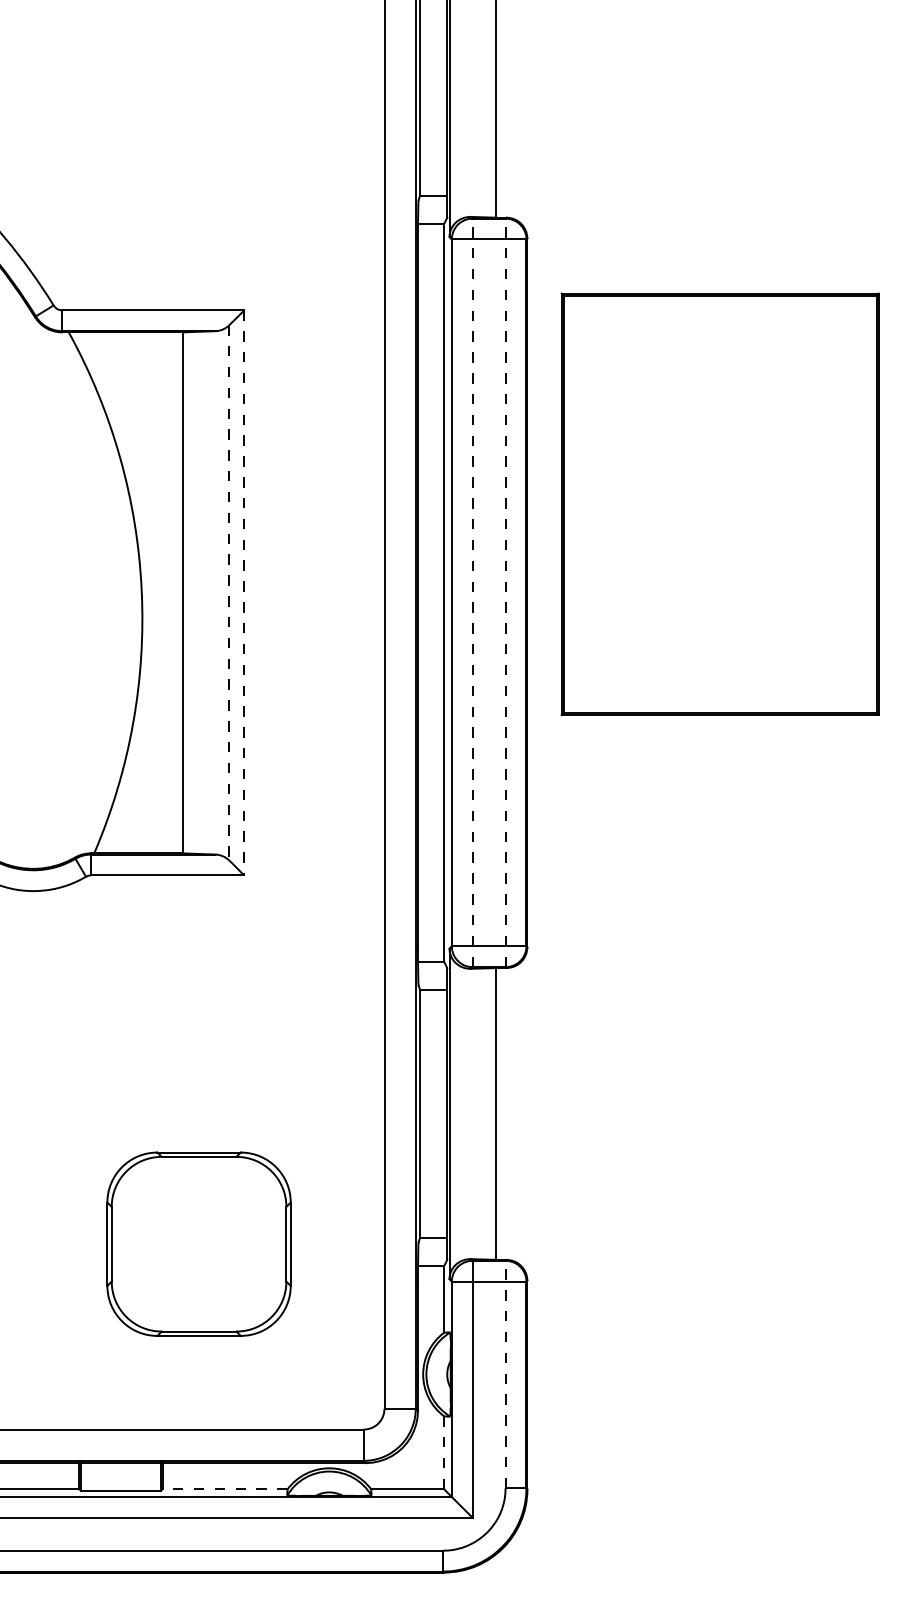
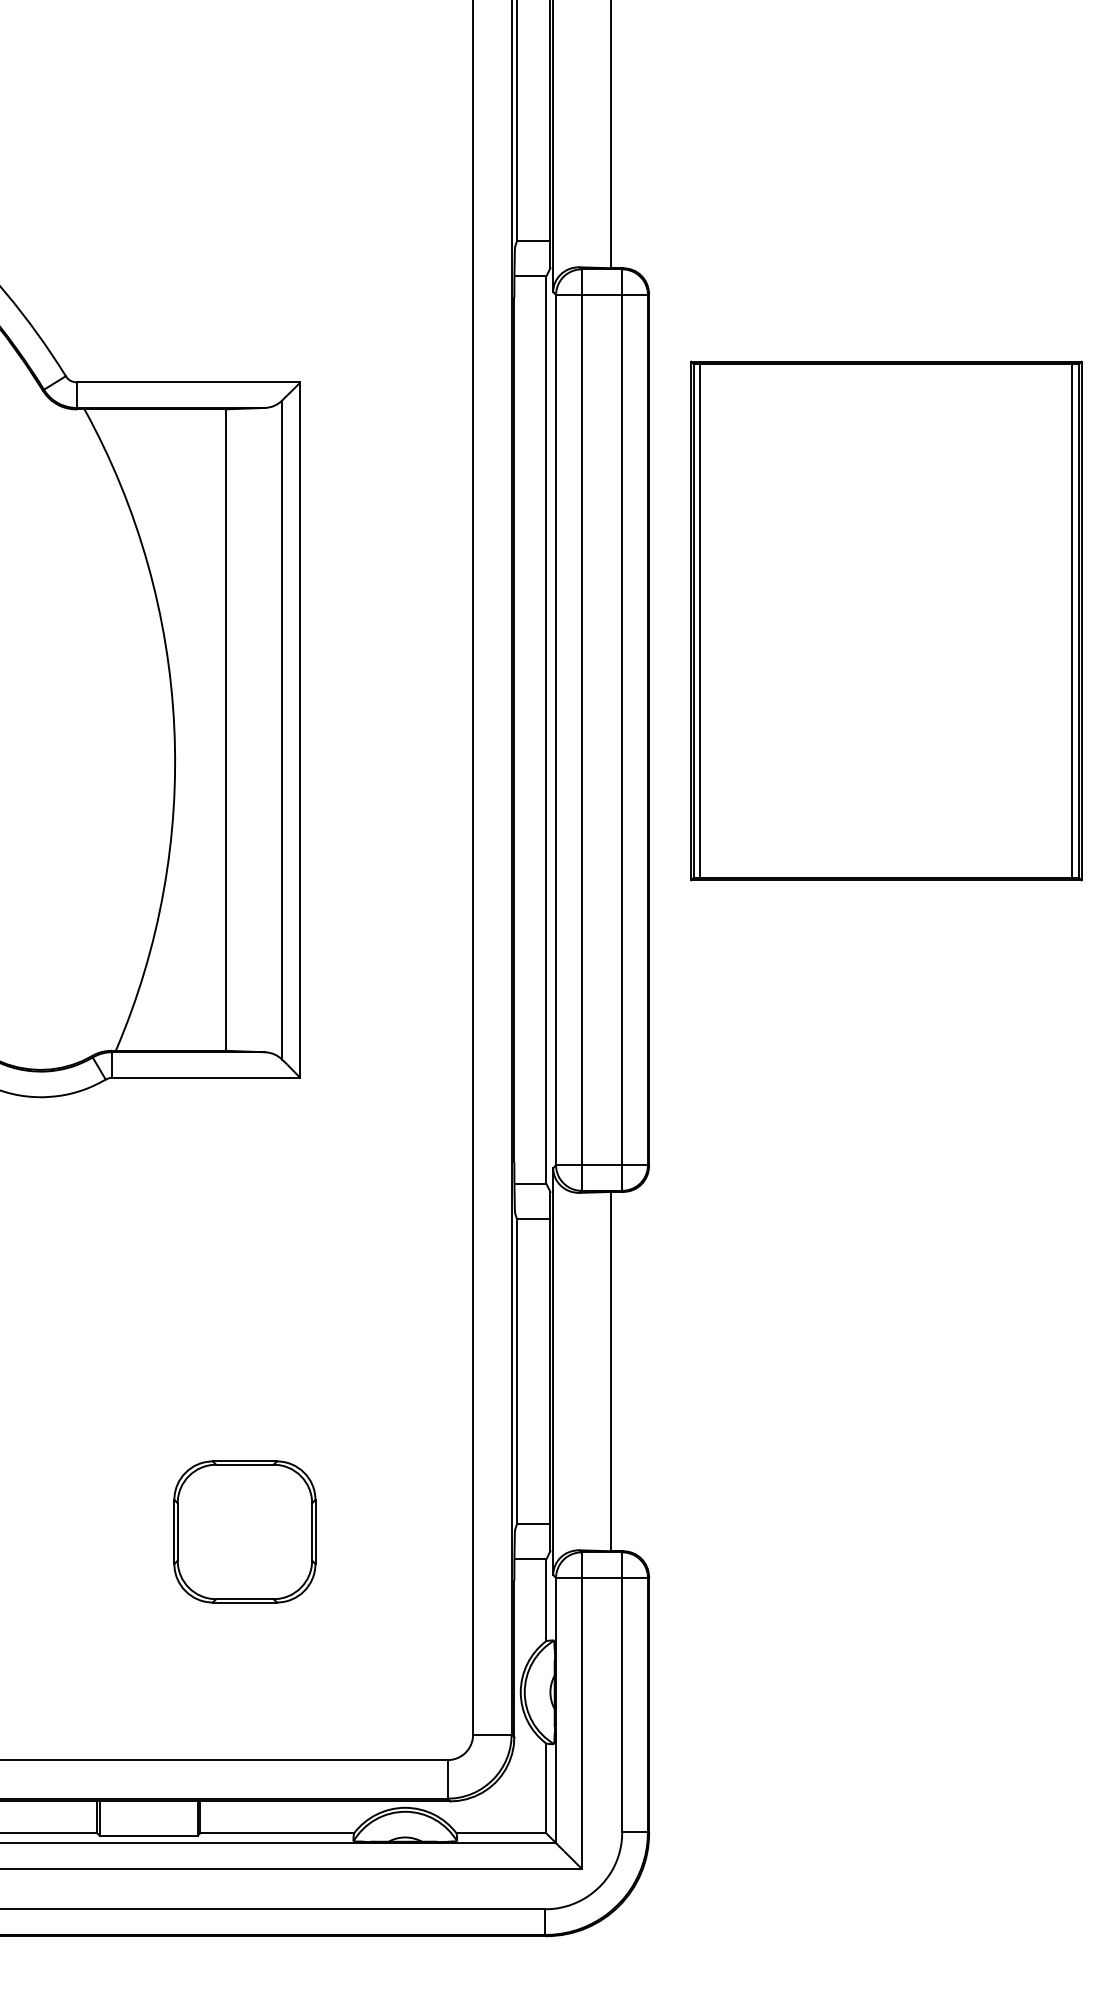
line: (569, 503) -> (700, 620), added
line: (871, 503) -> (1072, 620), added
line: (229, 593) -> (282, 730), dashed -> solid
line: (244, 593) -> (300, 730), dashed -> solid
line: (472, 593) -> (581, 730), dashed -> solid
line: (505, 593) -> (622, 730), dashed -> solid
part: (198, 1243) -> (244, 1531), size x0.62
line: (505, 1374) -> (622, 1692), dashed -> solid
line: (444, 1452) -> (546, 1788), dashed -> solid
line: (225, 1489) -> (277, 1833), dashed -> solid

